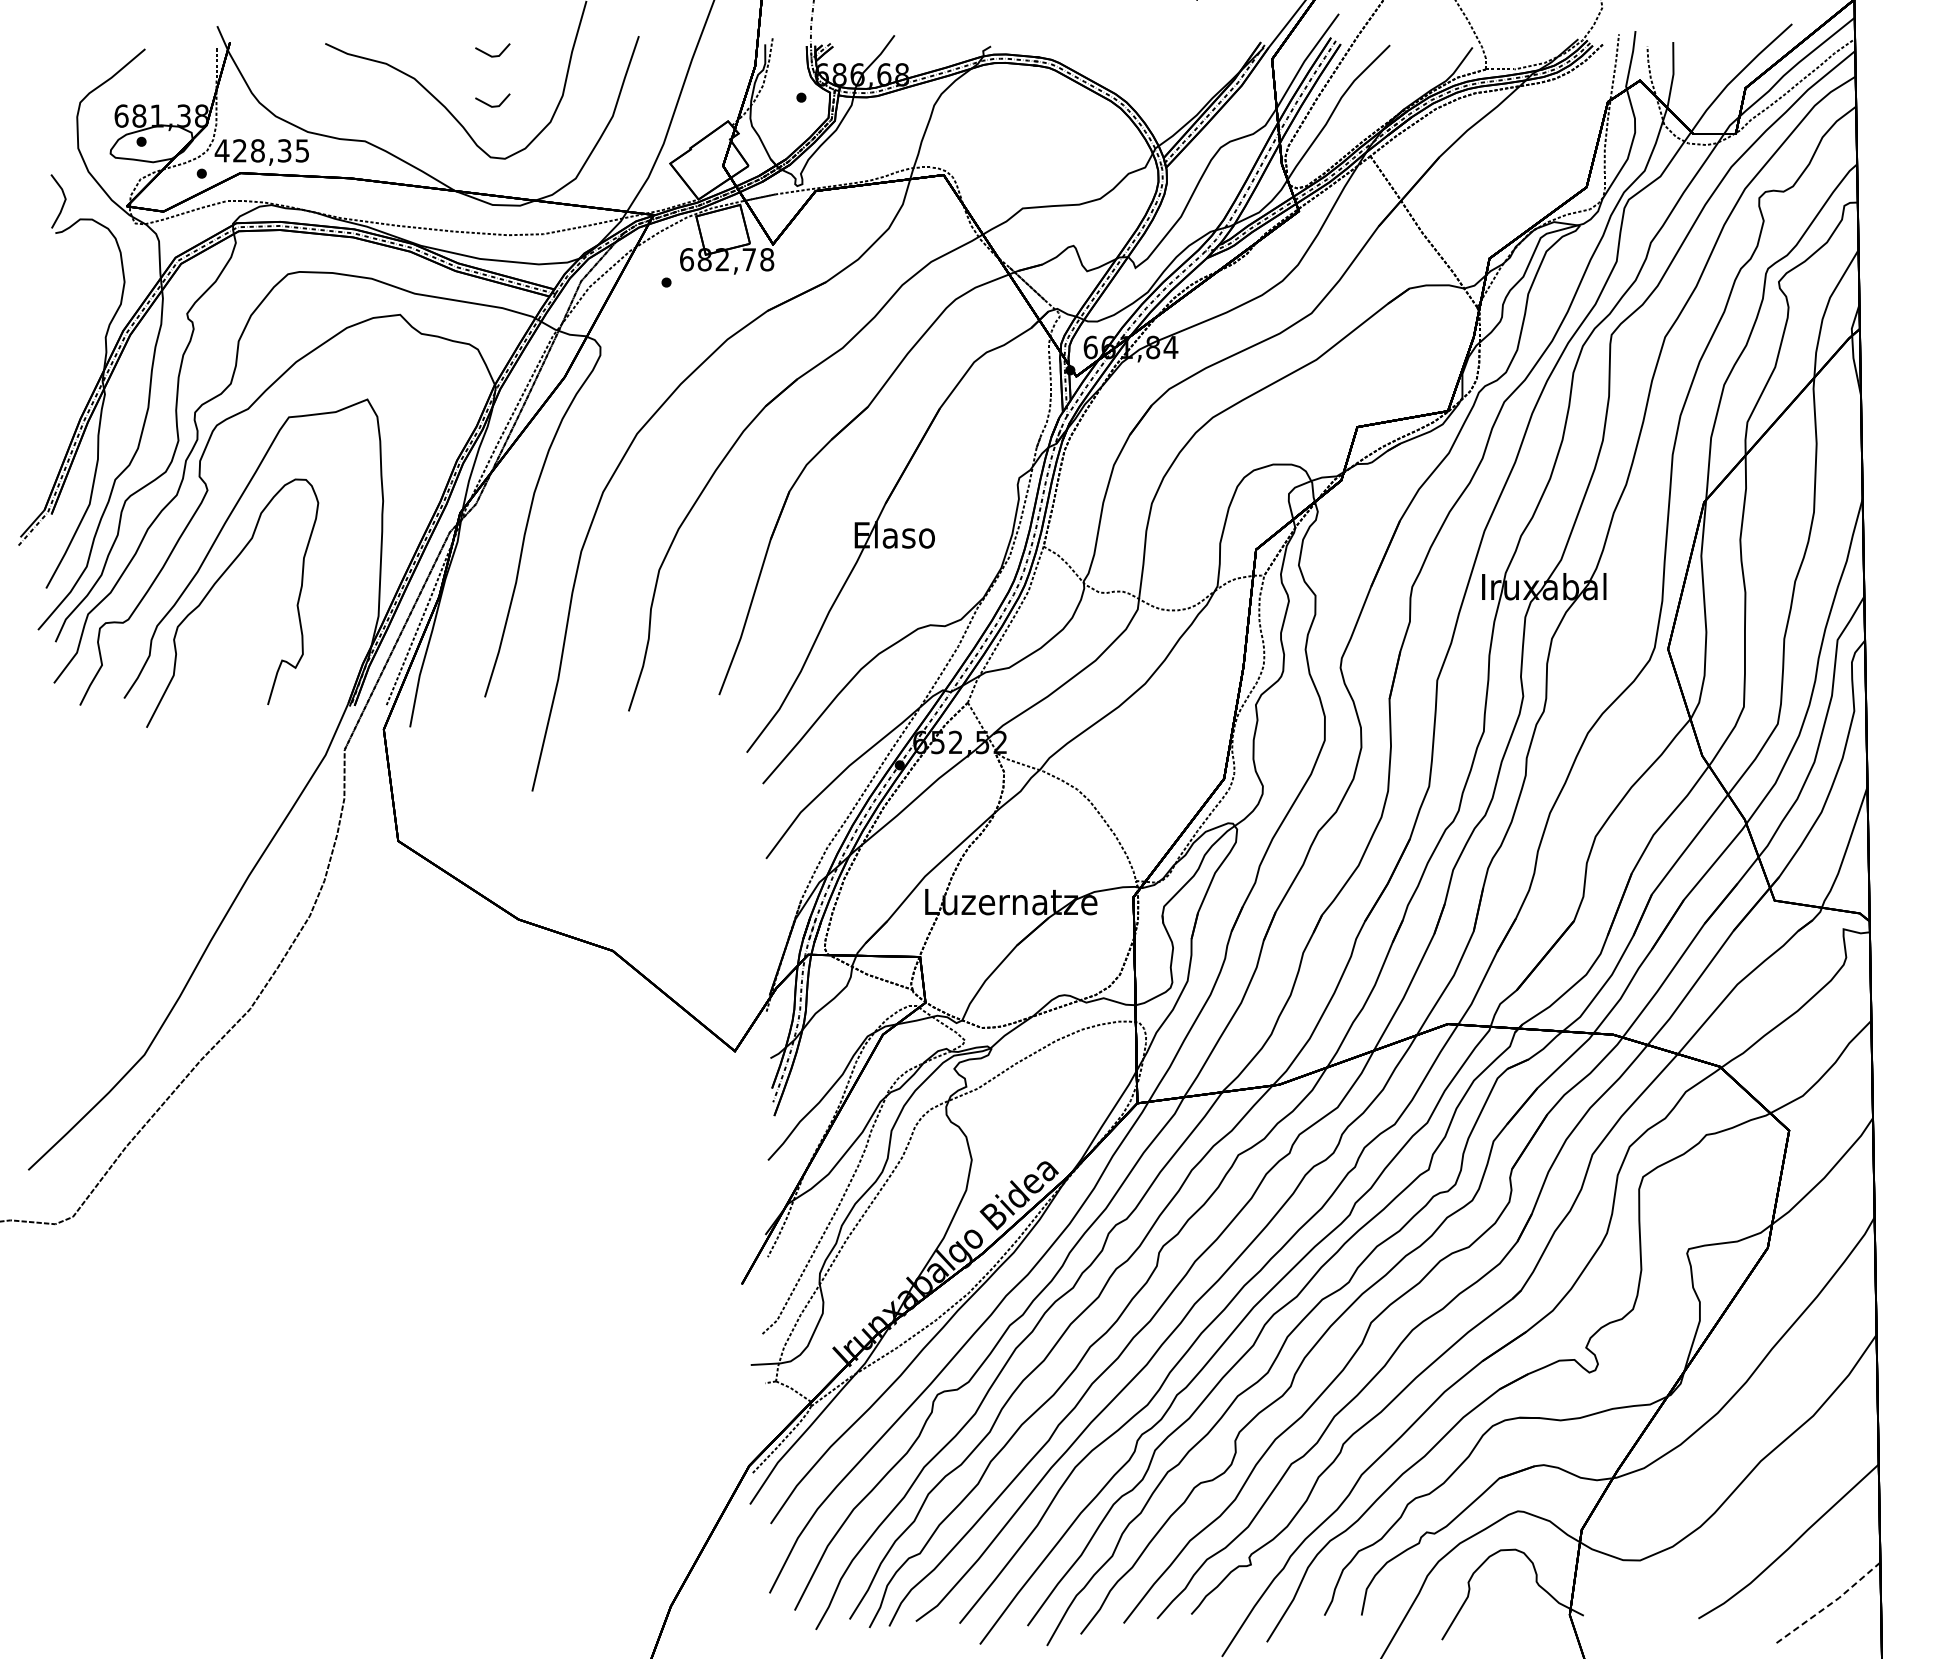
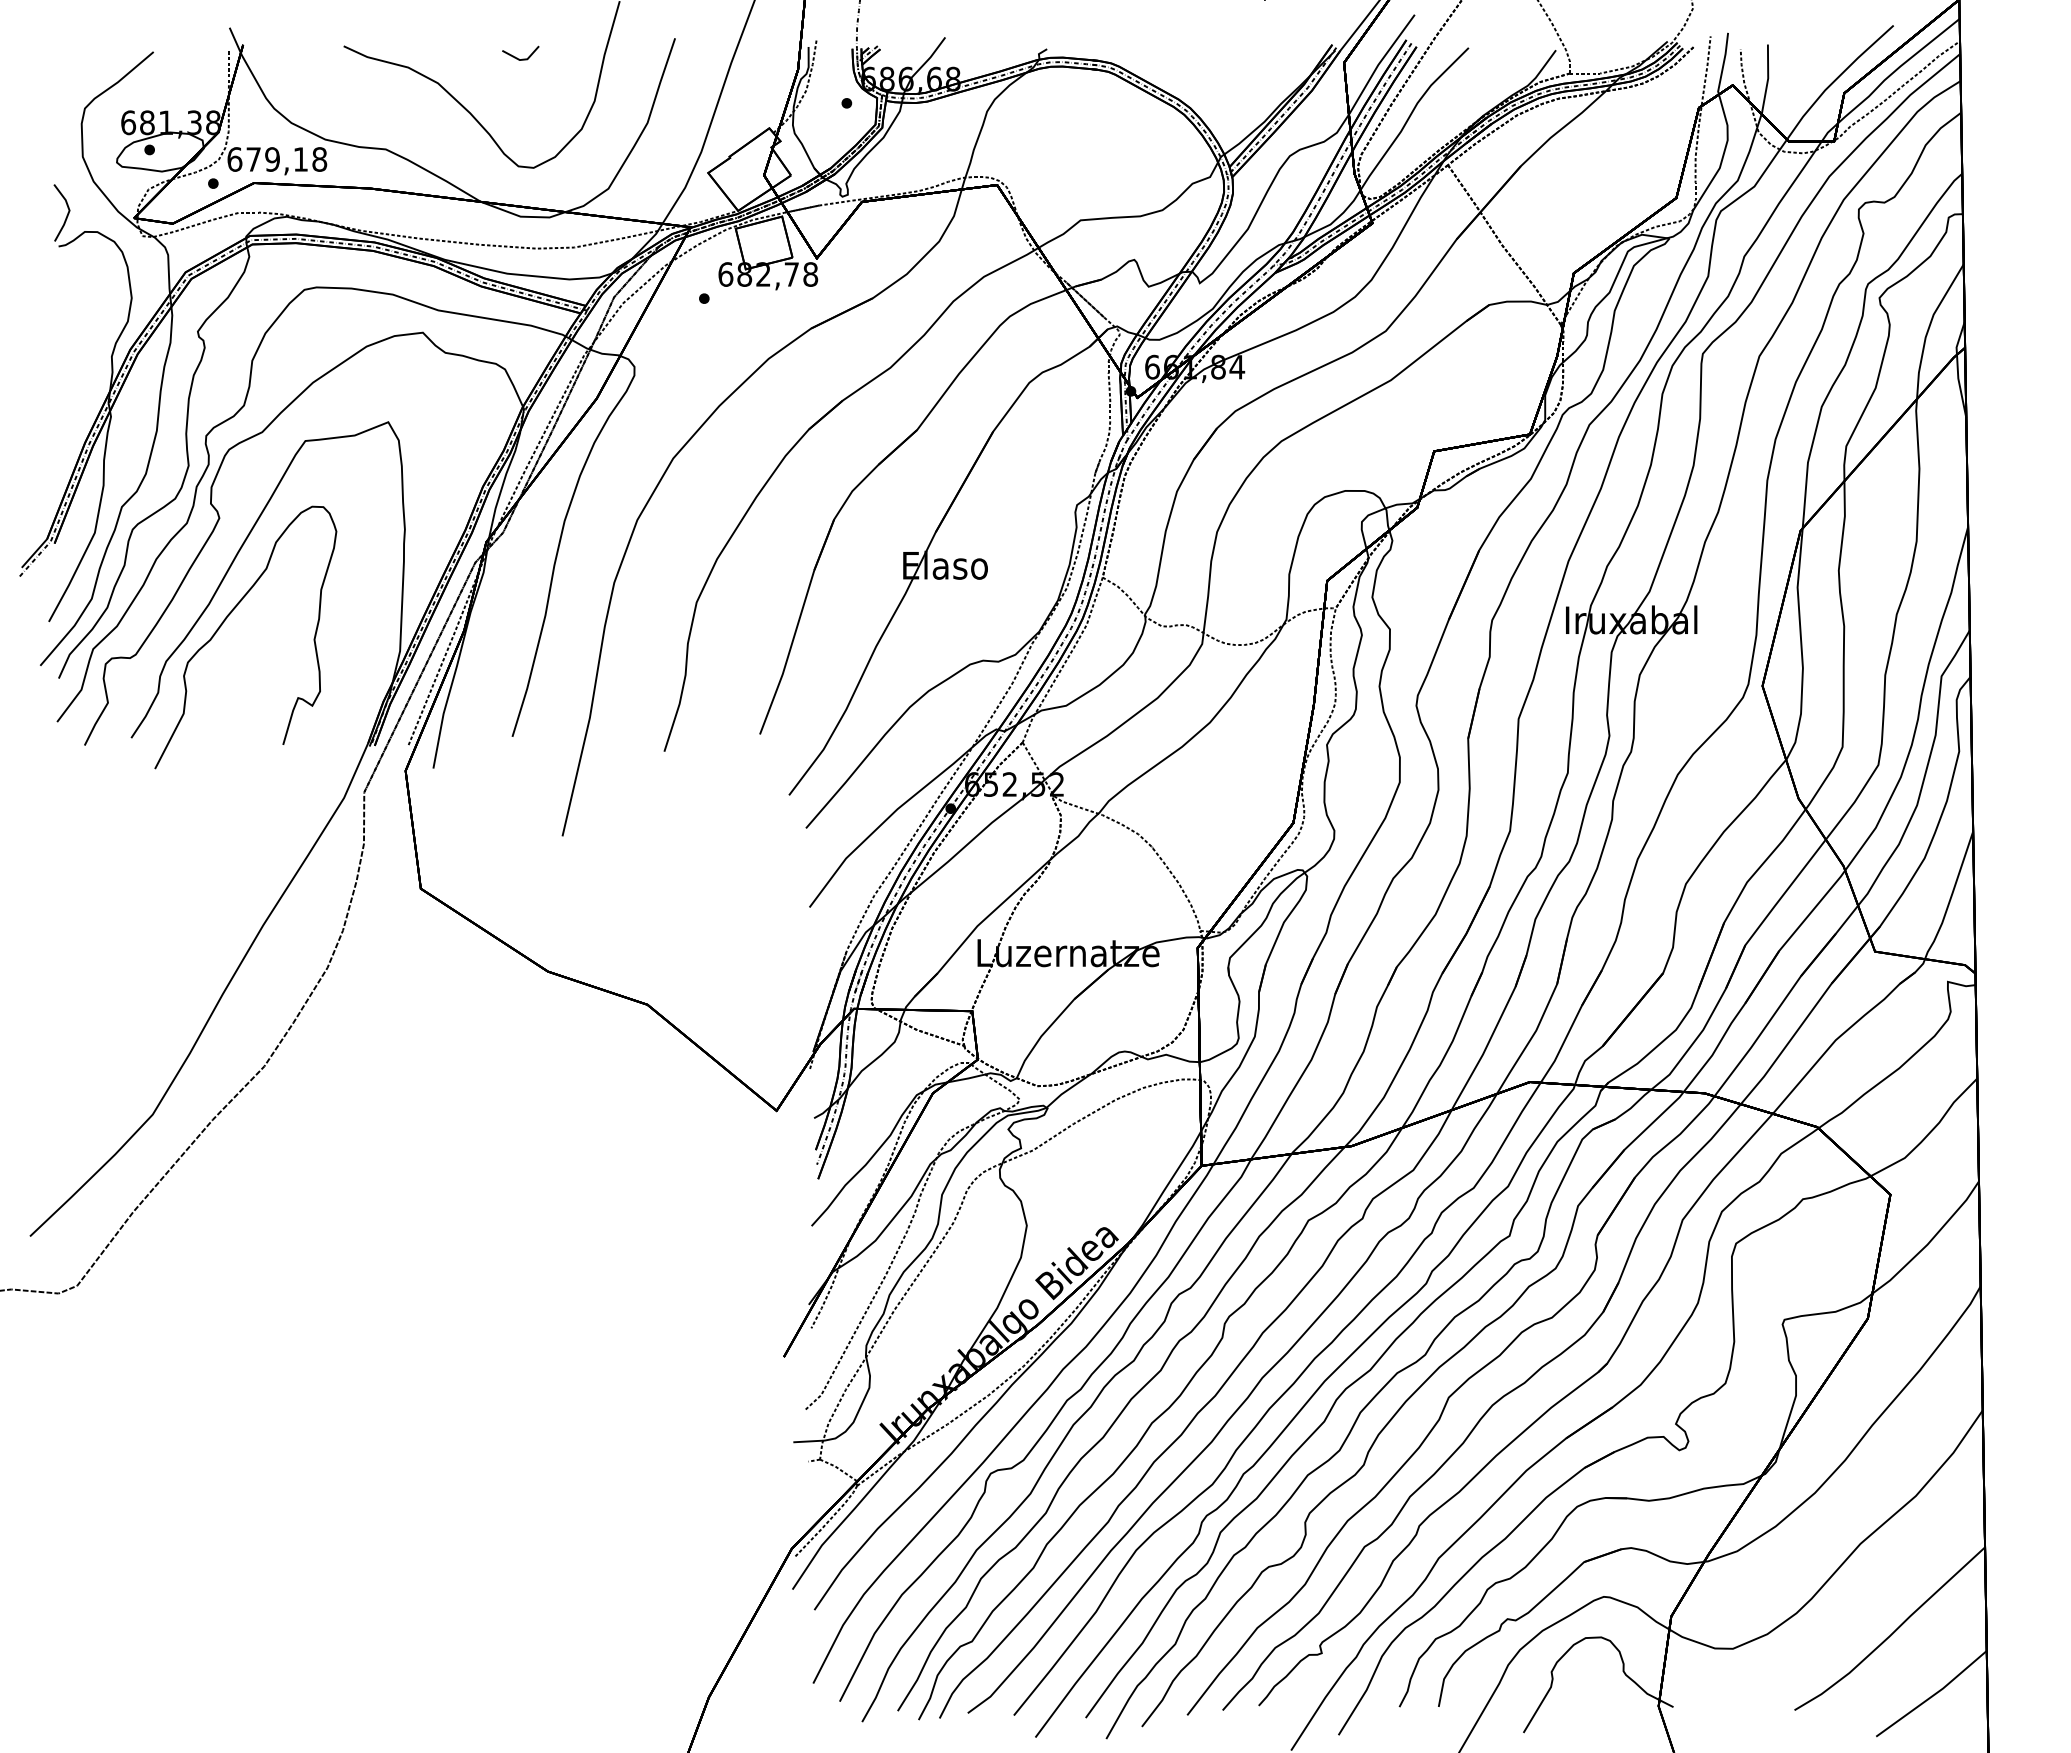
line: (489, 104) -> (517, 110), removed
text: (262, 150) -> (277, 159), 428,35 -> 679,18
line: (1829, 1604) -> (1933, 1695), dashed -> solid

